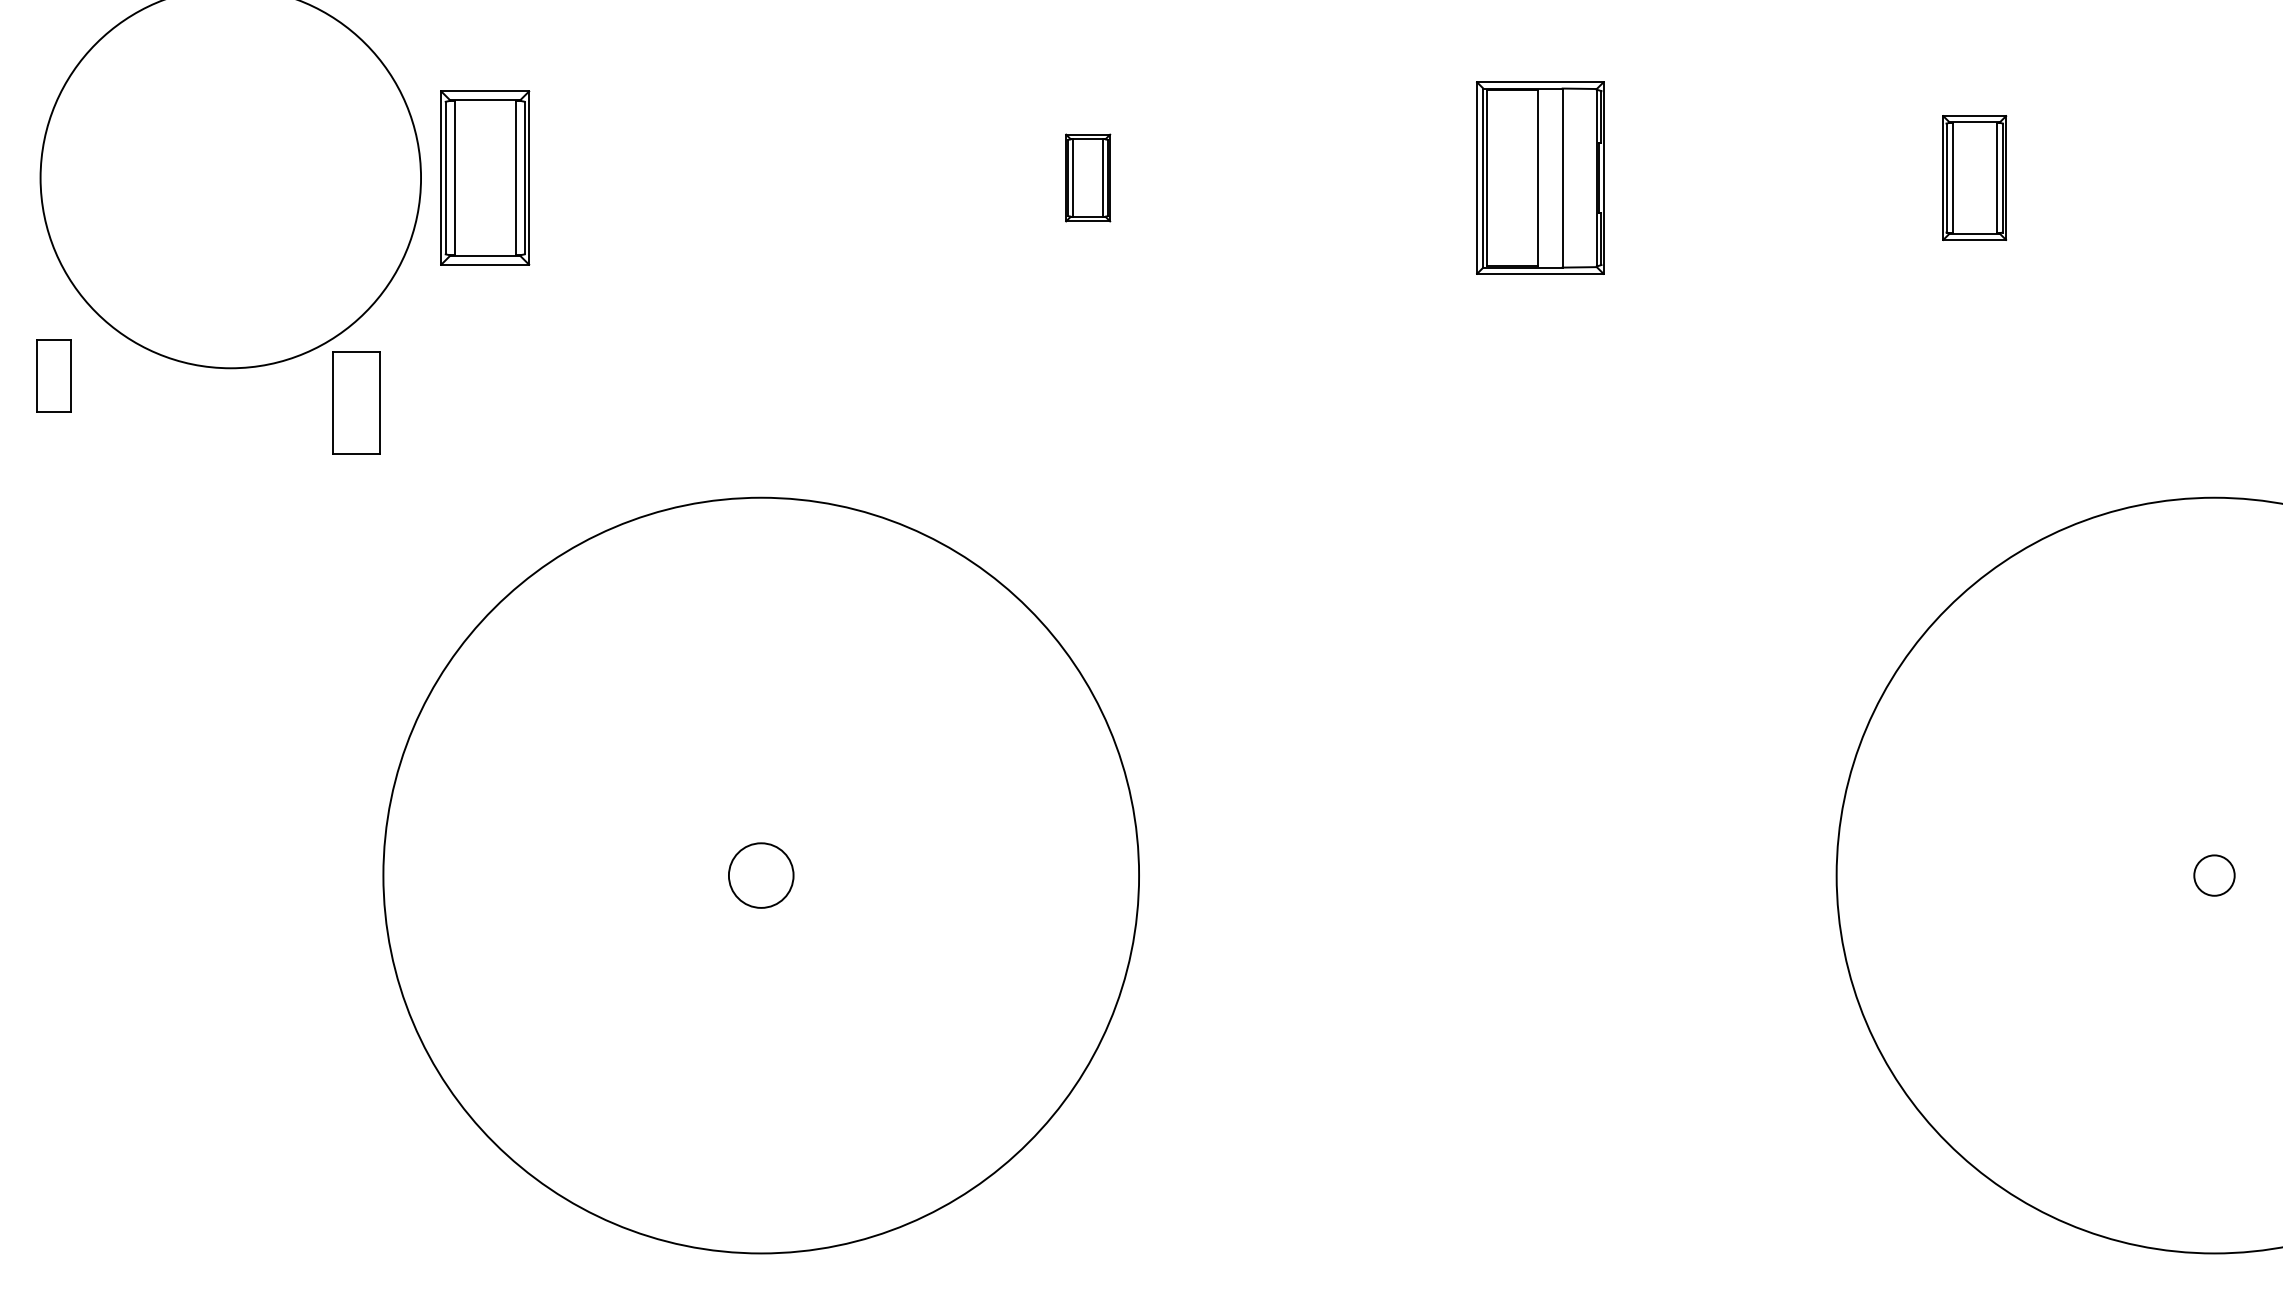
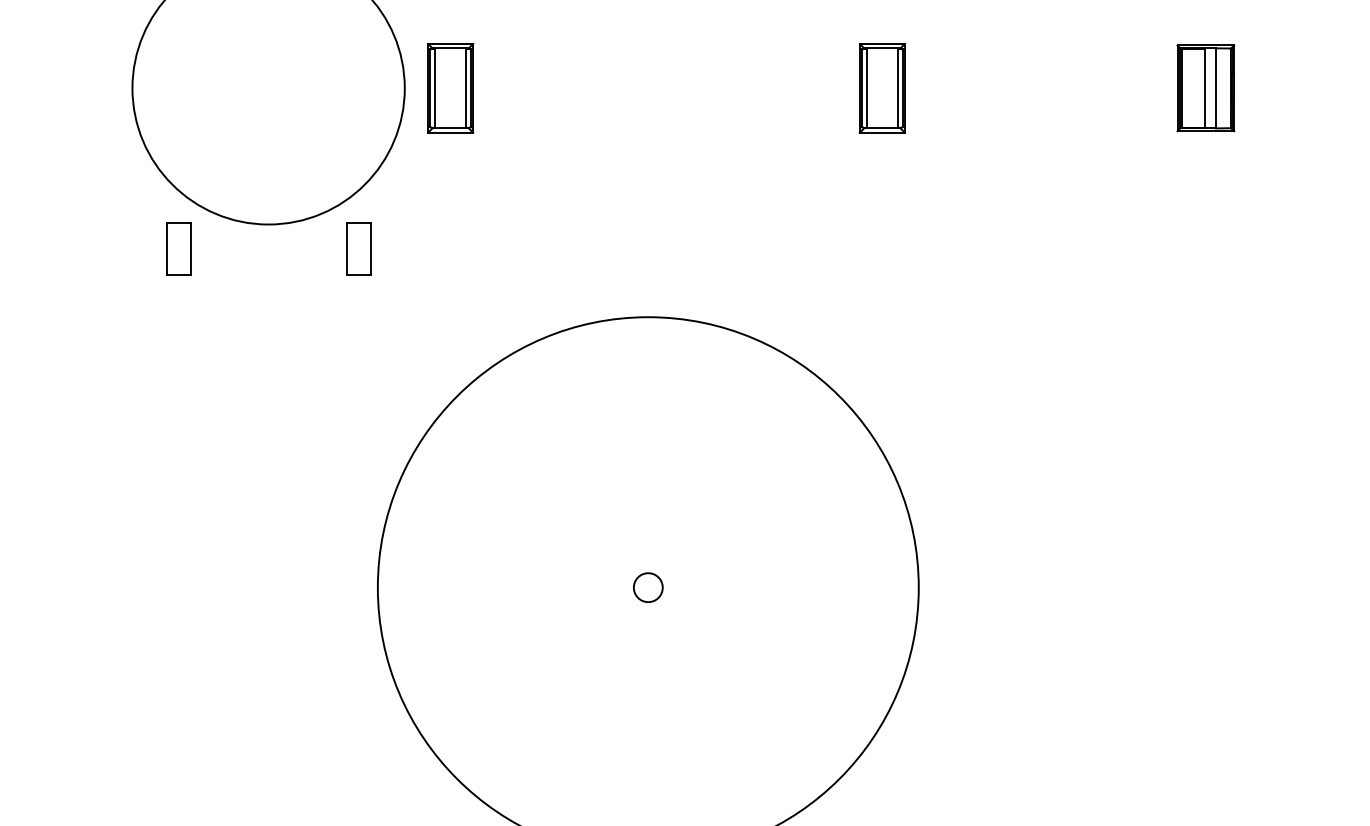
part: (484, 177) -> (450, 87), size x0.71
part: (1087, 177) -> (881, 87), size x1.43
part: (1539, 177) -> (1205, 87), size x0.62
part: (53, 375) -> (178, 249), moved
part: (356, 402) -> (358, 249), size x0.71
circle: (761, 875) -> (648, 587), size x0.62

